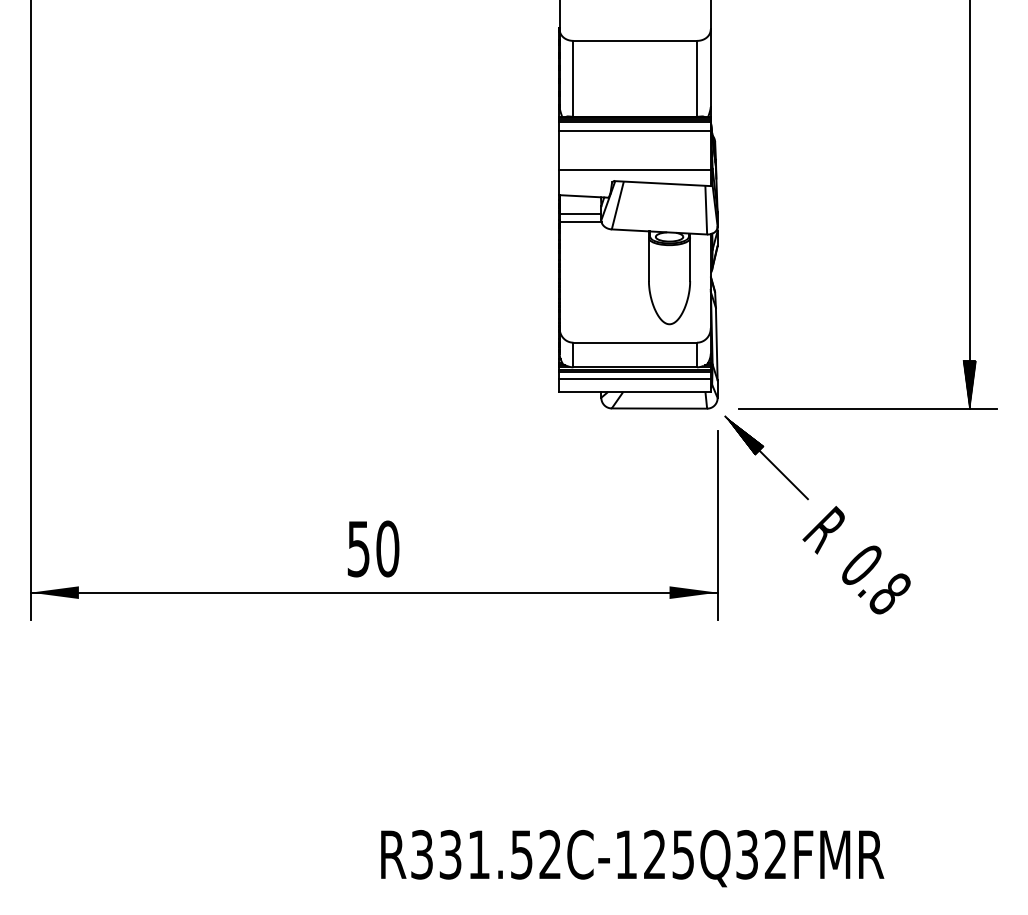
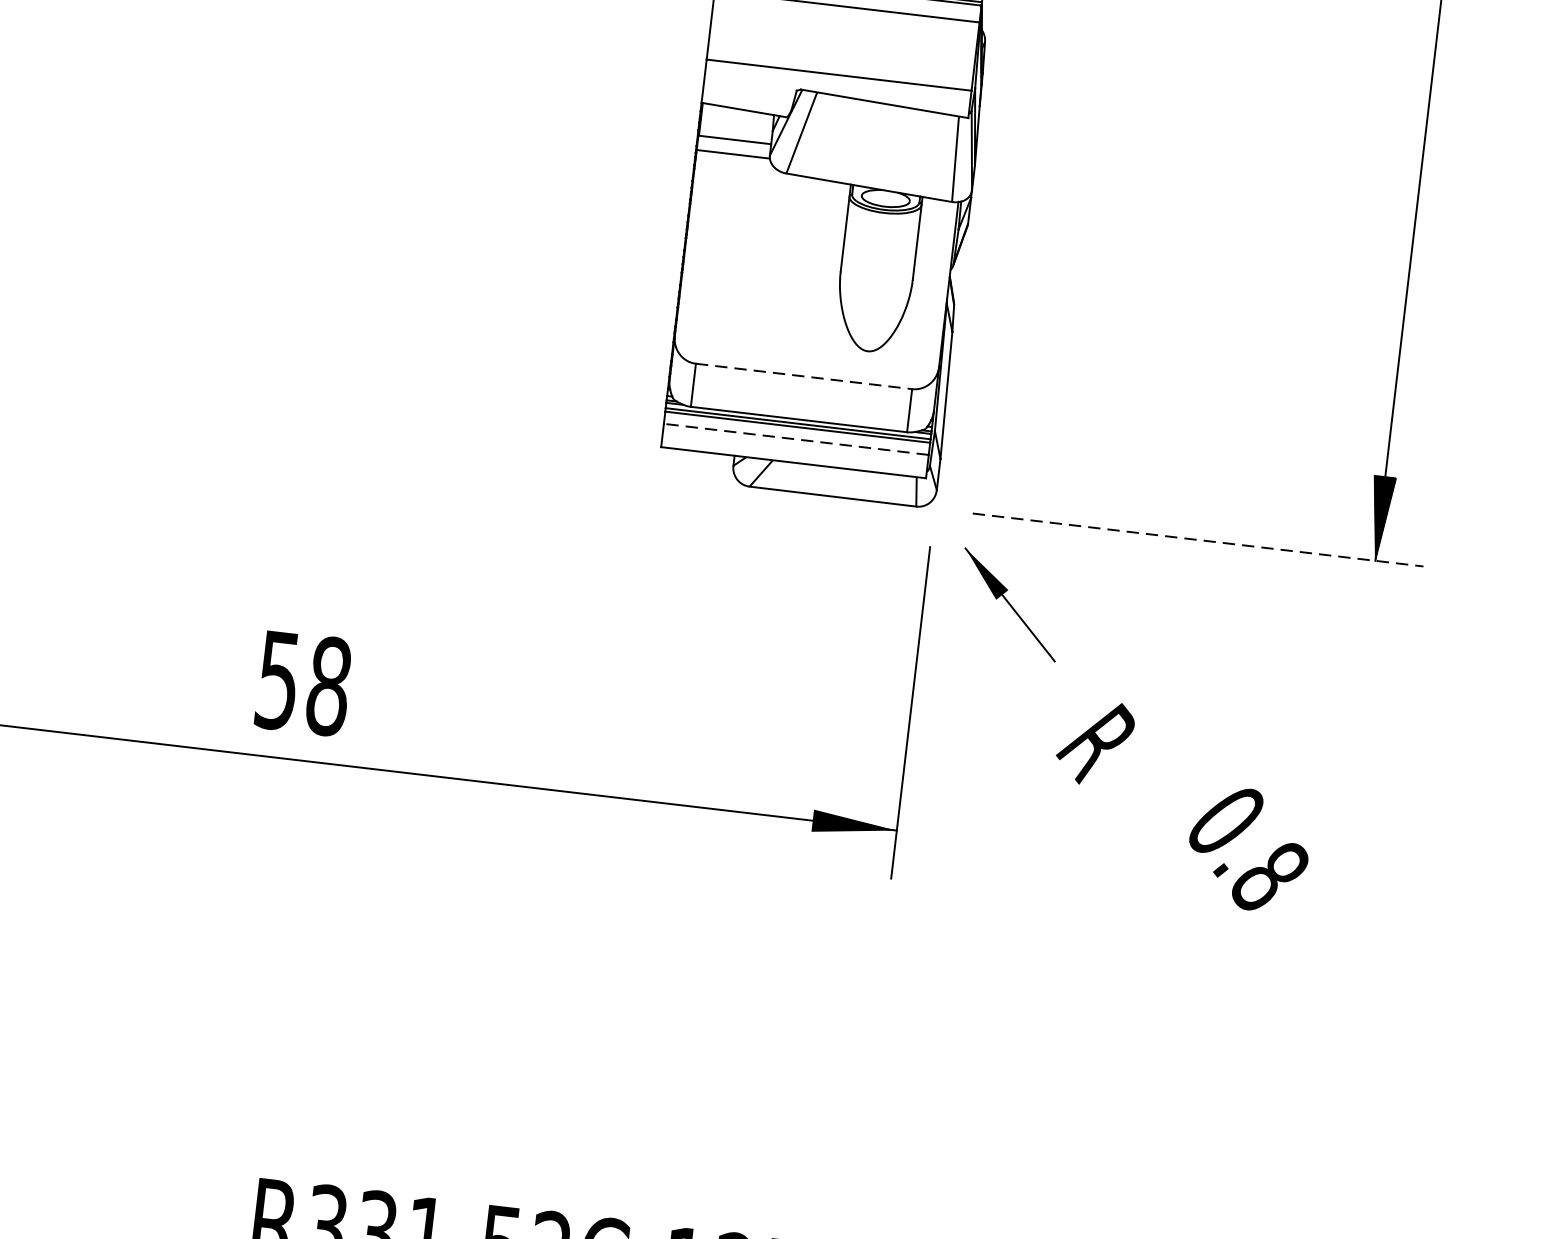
line: (635, 342) -> (804, 376), solid -> dashed
line: (635, 378) -> (797, 439), solid -> dashed
line: (868, 408) -> (1198, 539), solid -> dashed
part: (766, 457) -> (1010, 604), size x0.7
text: (387, 548) -> (328, 685), 50 -> 58
text: (876, 579) -> (1249, 848), moved

